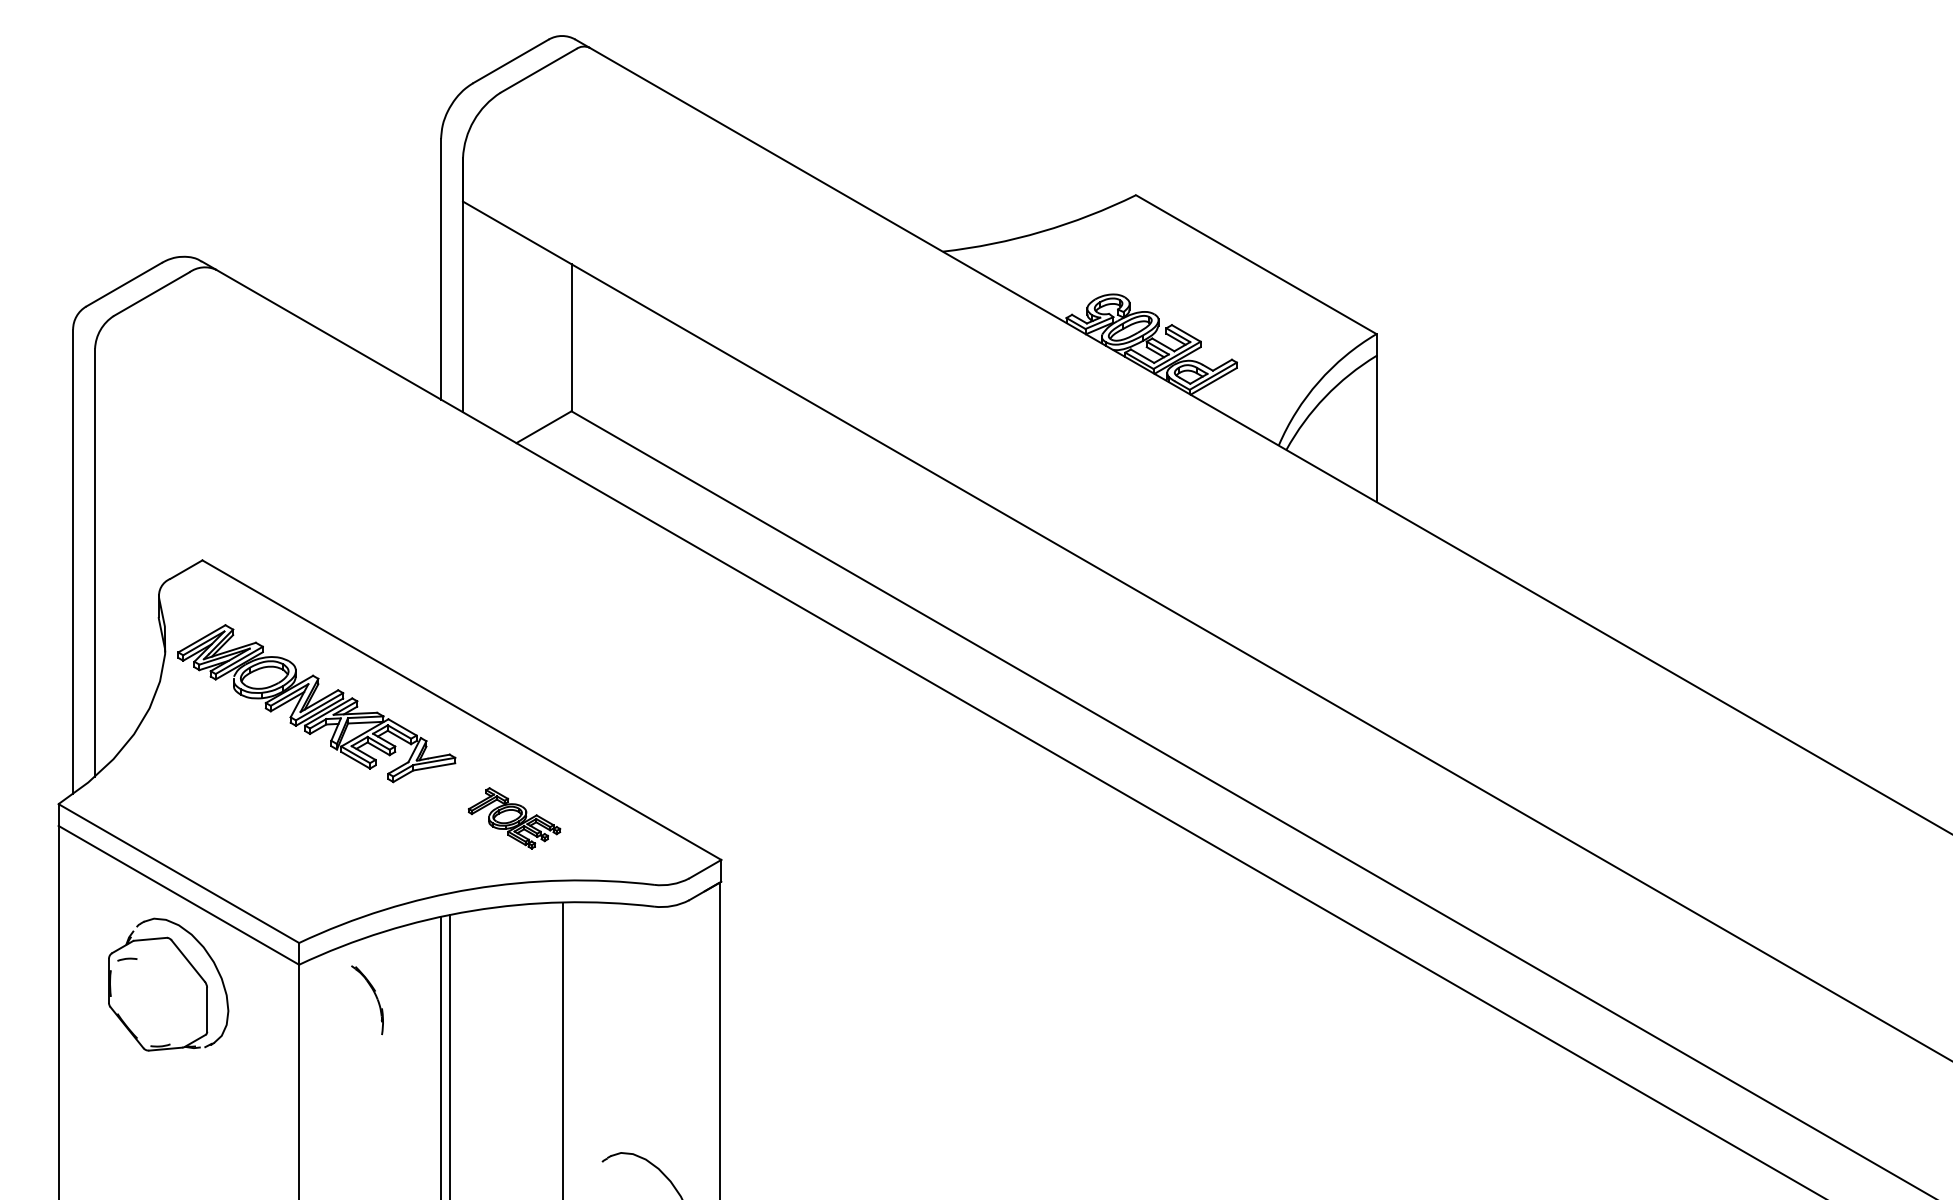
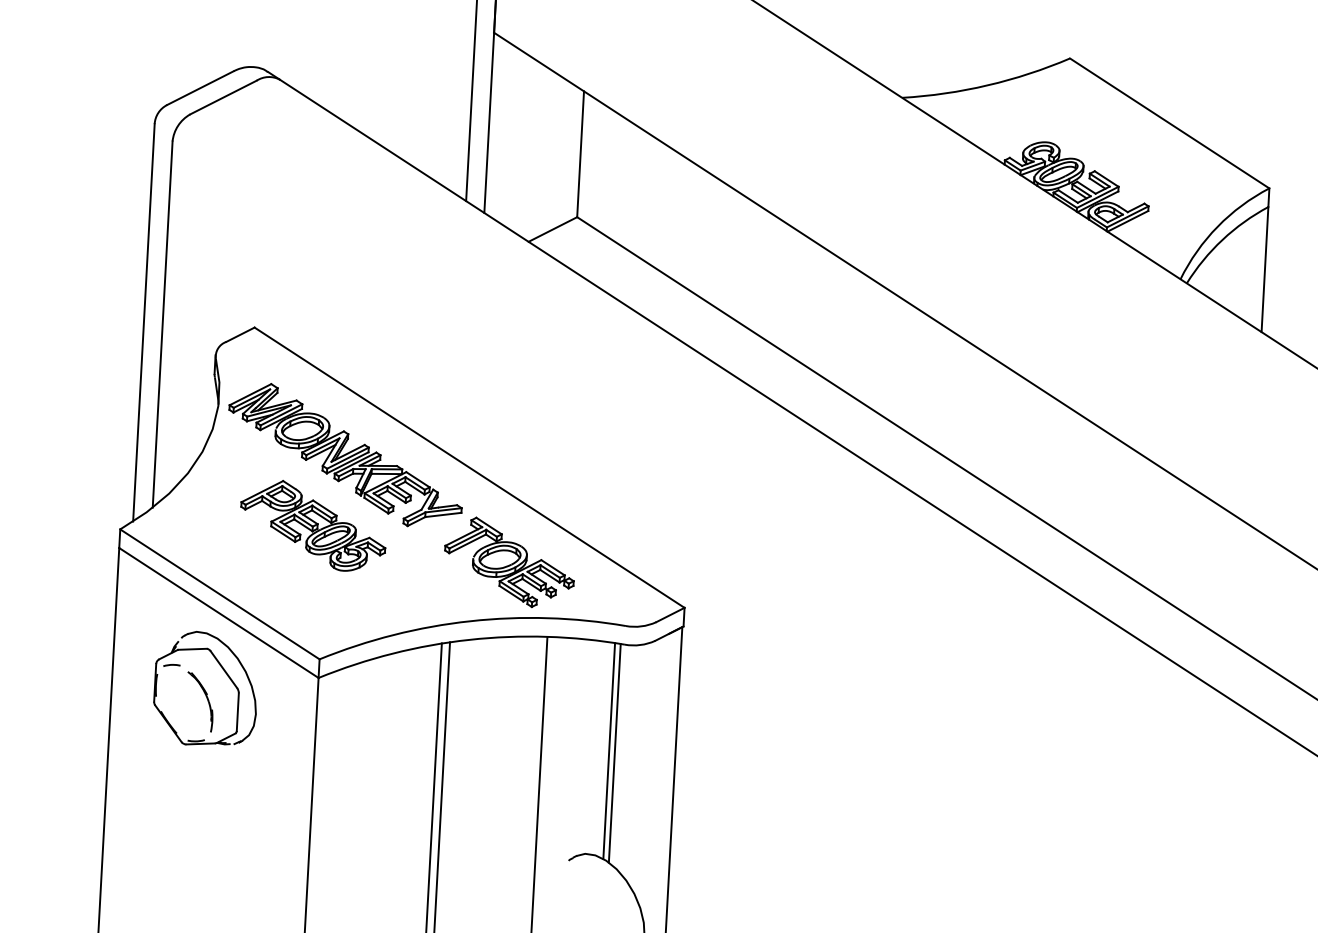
part: (283, 787) -> (313, 525), added
part: (514, 818) -> (509, 562), size x1.67
part: (375, 997) -> (207, 699), moved
line: (642, 1031) -> (609, 750), added
line: (649, 1033) -> (615, 752), added

